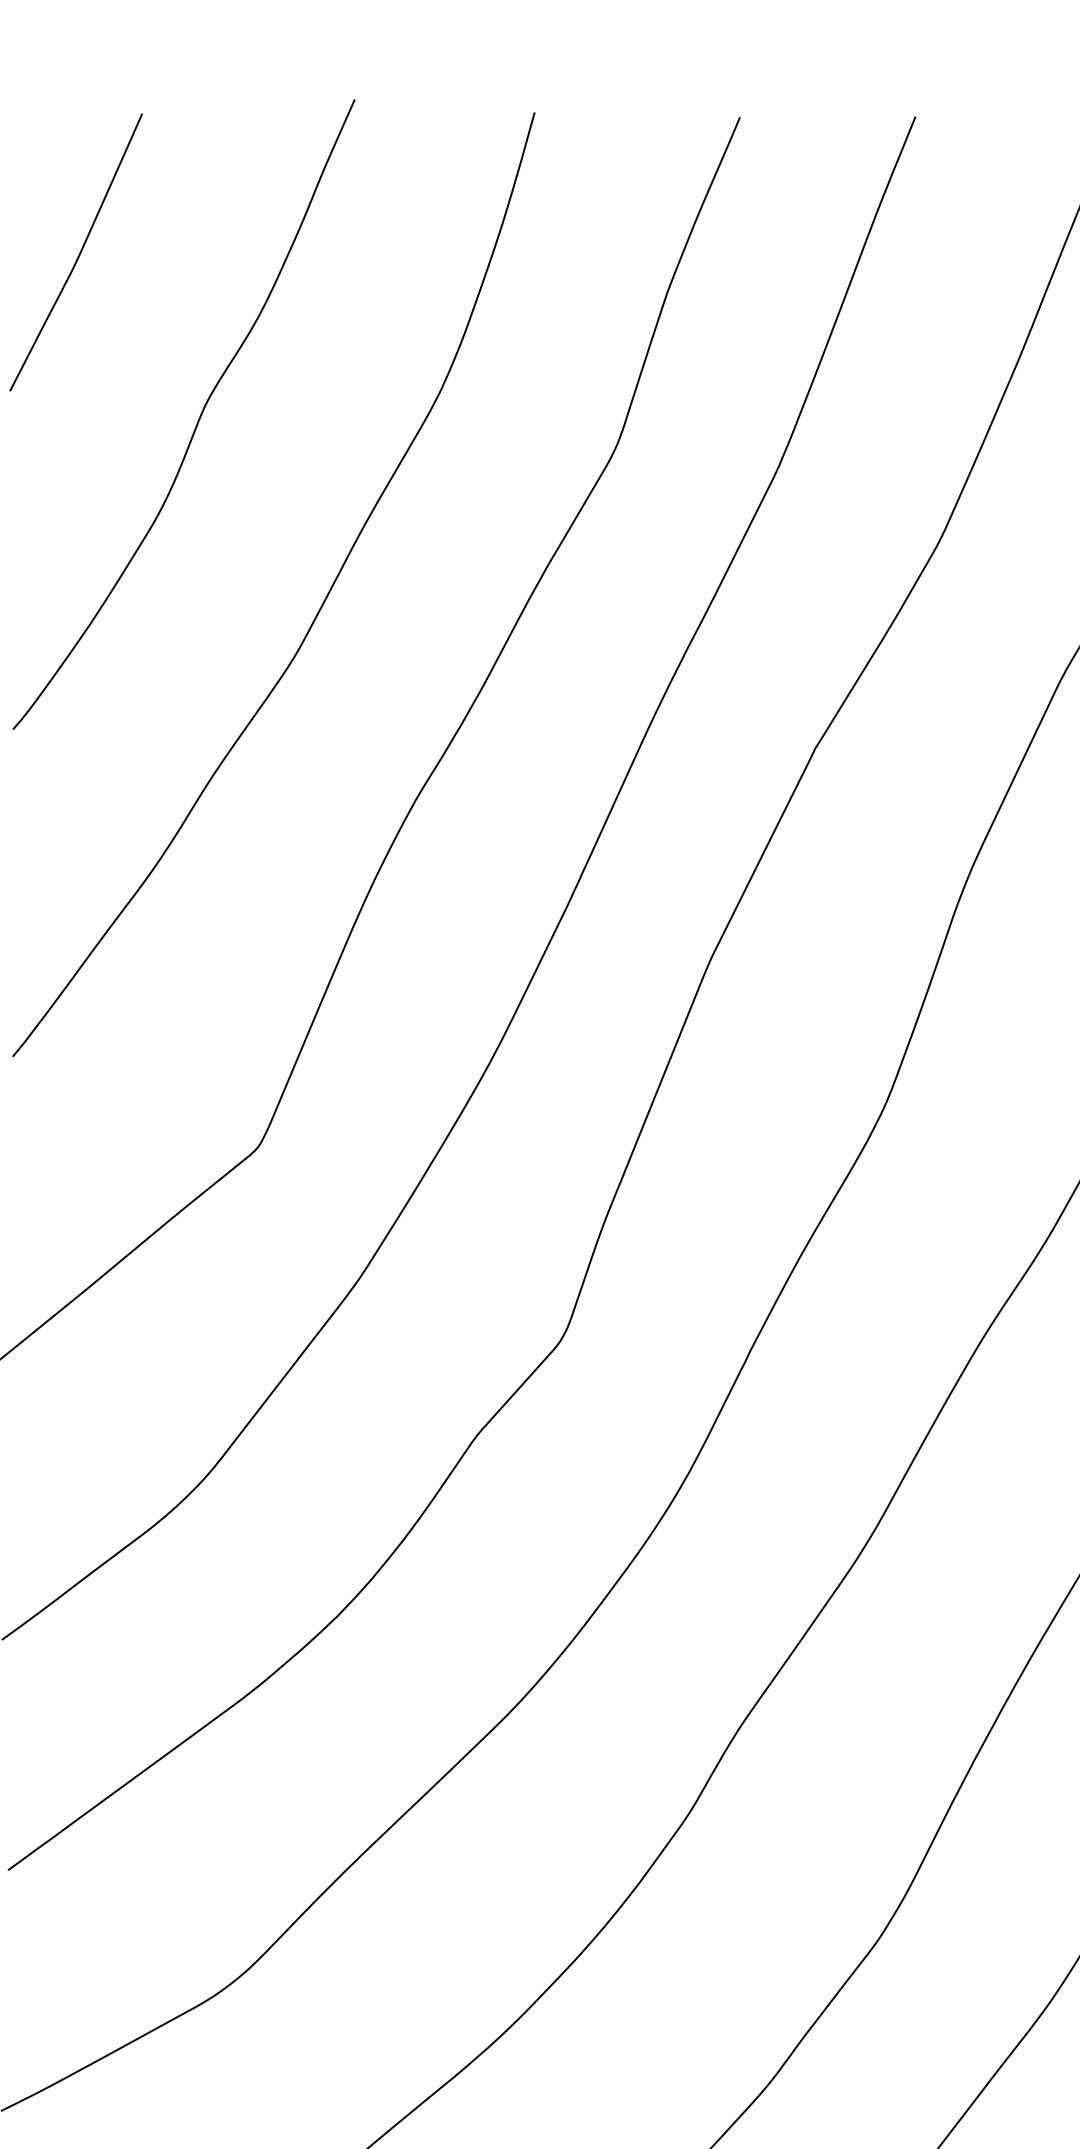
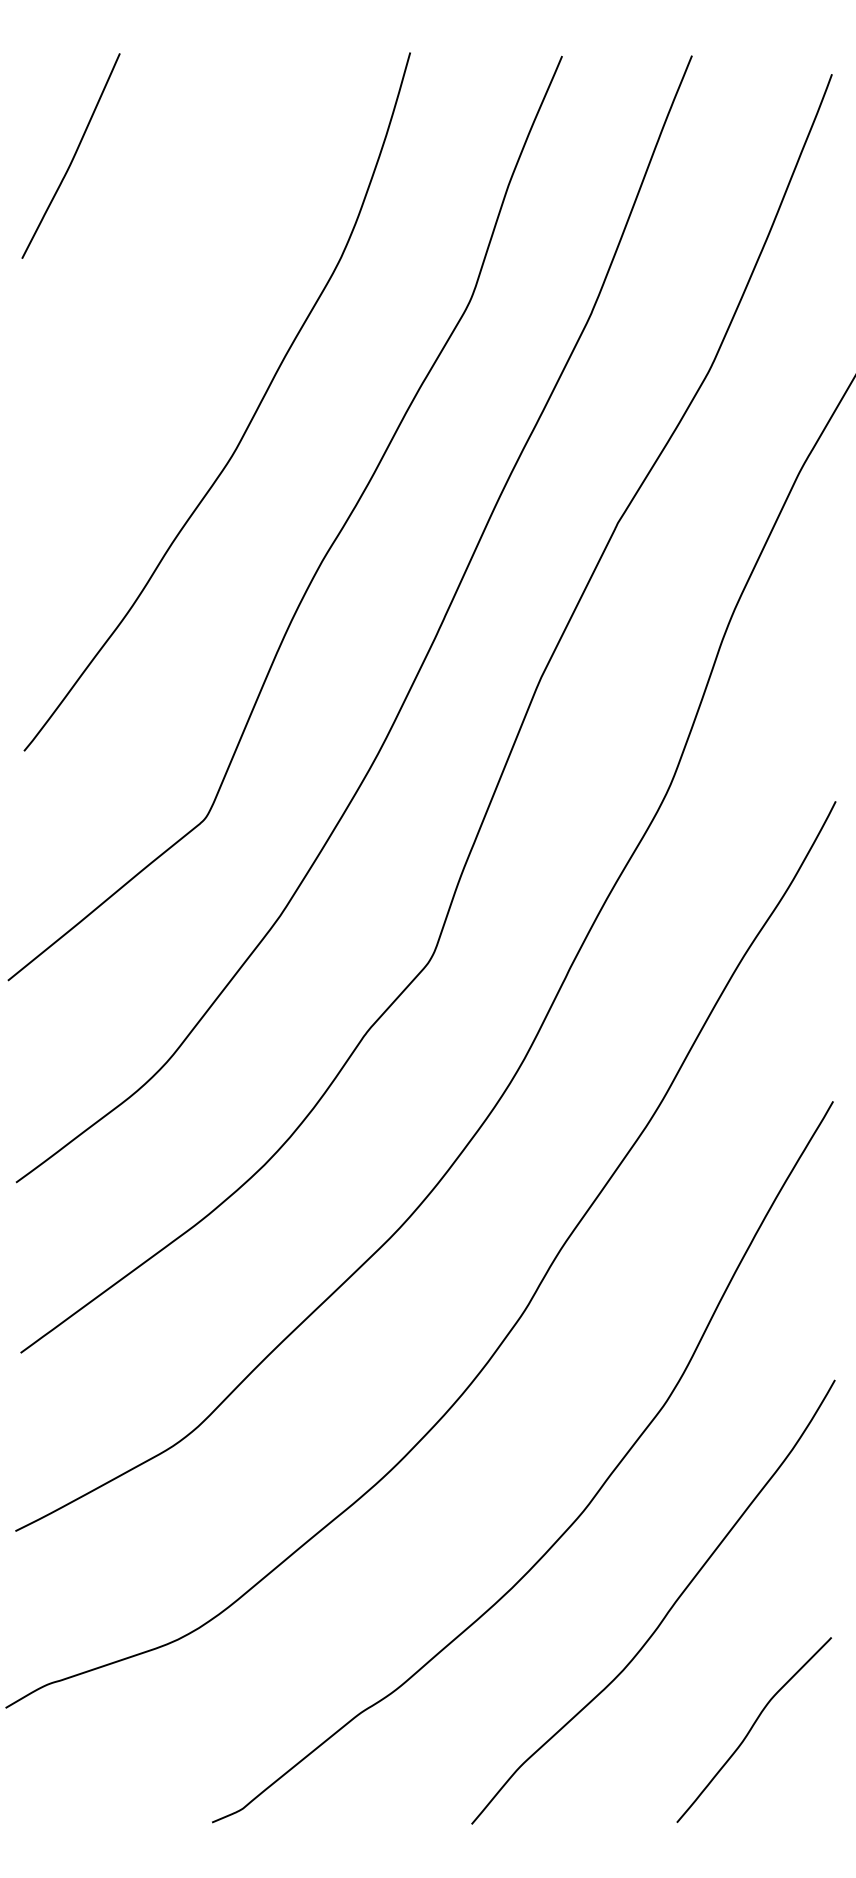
curve: (197, 420) -> (160, 280), removed

